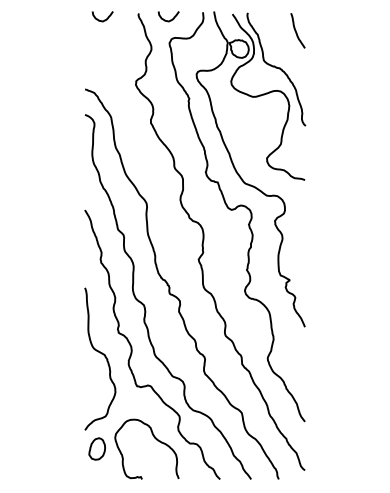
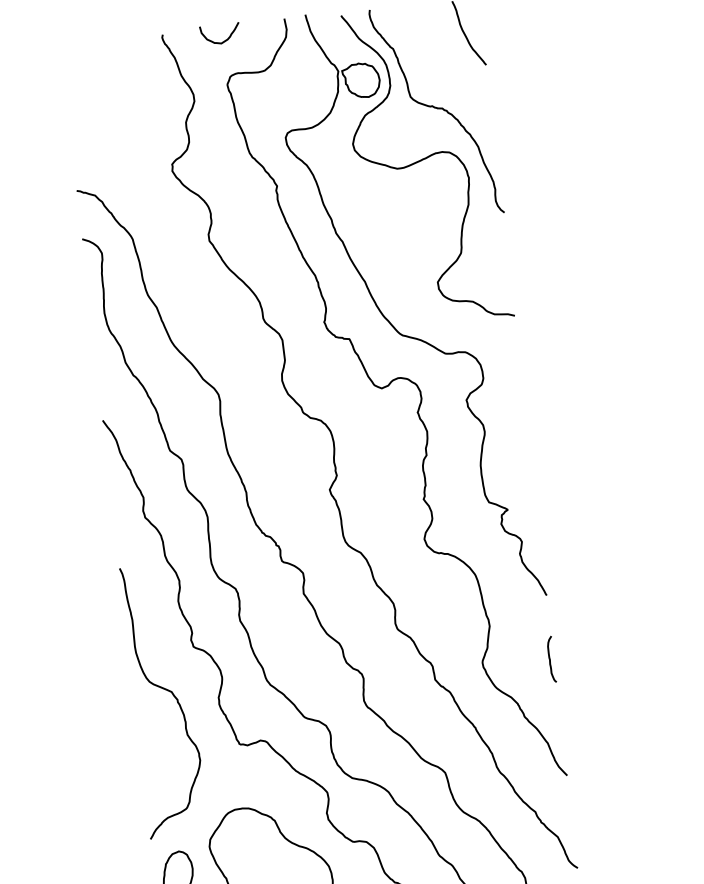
curve: (104, 19) -> (98, 53), removed
curve: (303, 360) -> (551, 659), added

